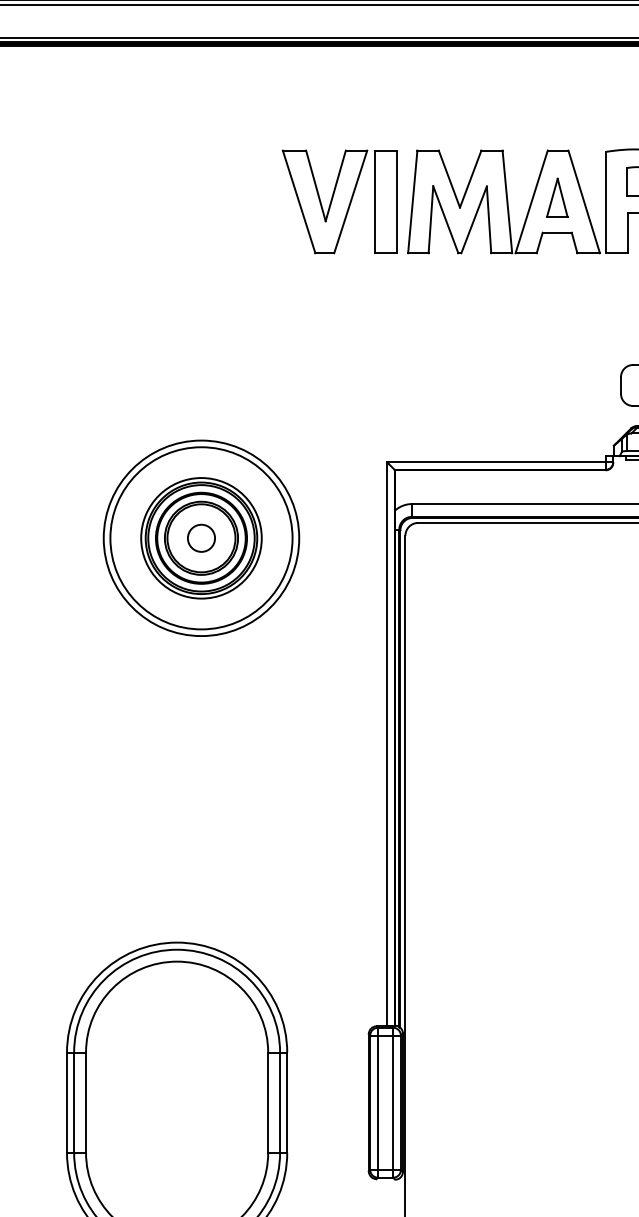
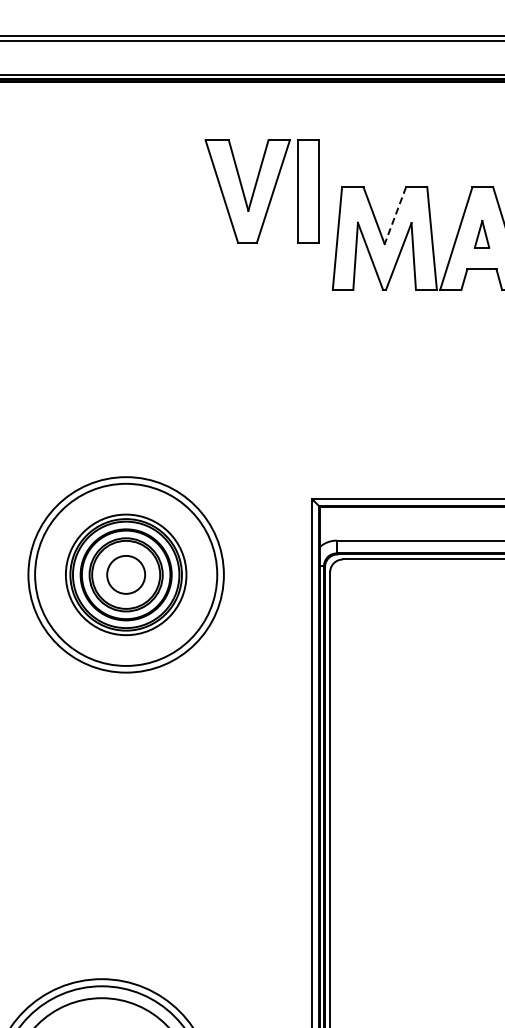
line: (470, 179) -> (395, 216), solid -> dashed
part: (557, 197) -> (482, 234), size x0.7
part: (339, 201) -> (262, 191), moved
circle: (201, 537) -> (126, 574), size x1.4

